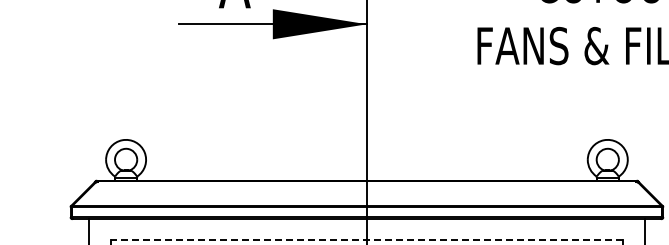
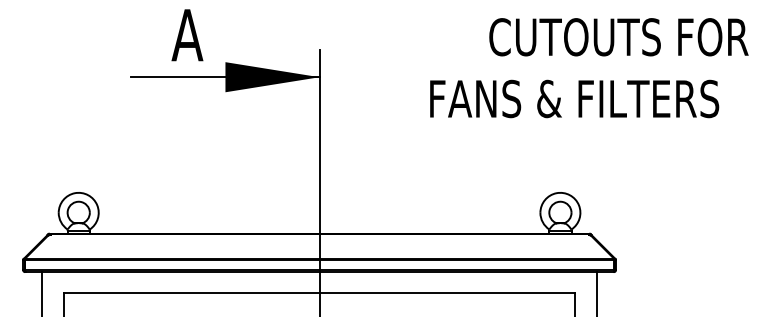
line: (366, 239) -> (319, 292), dashed -> solid

